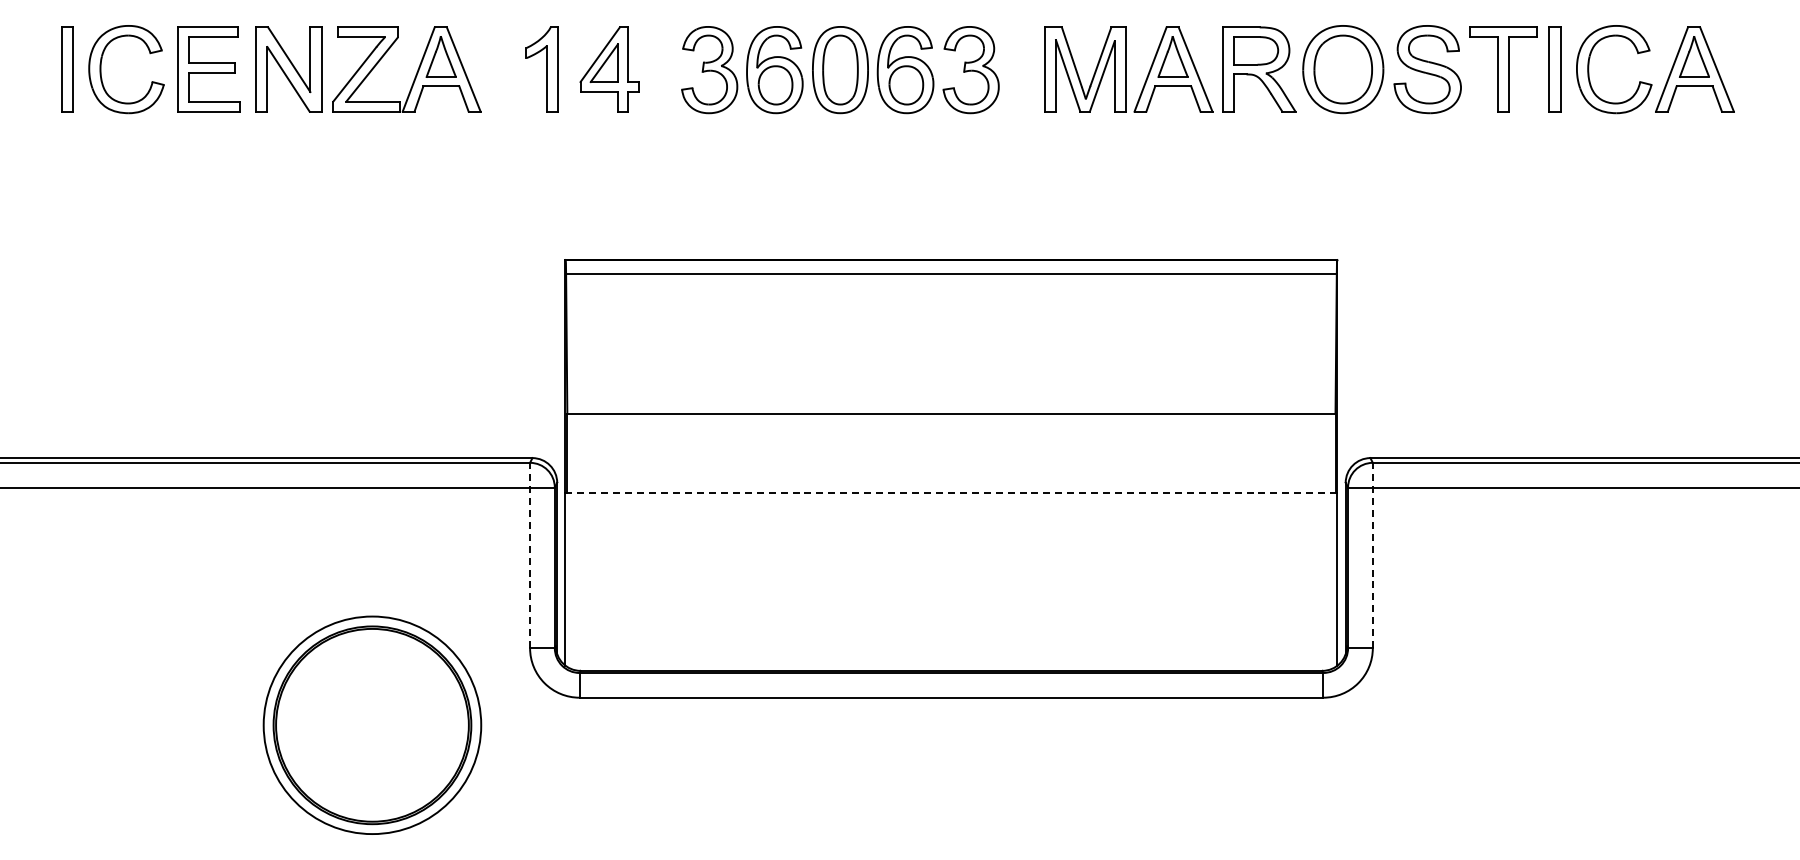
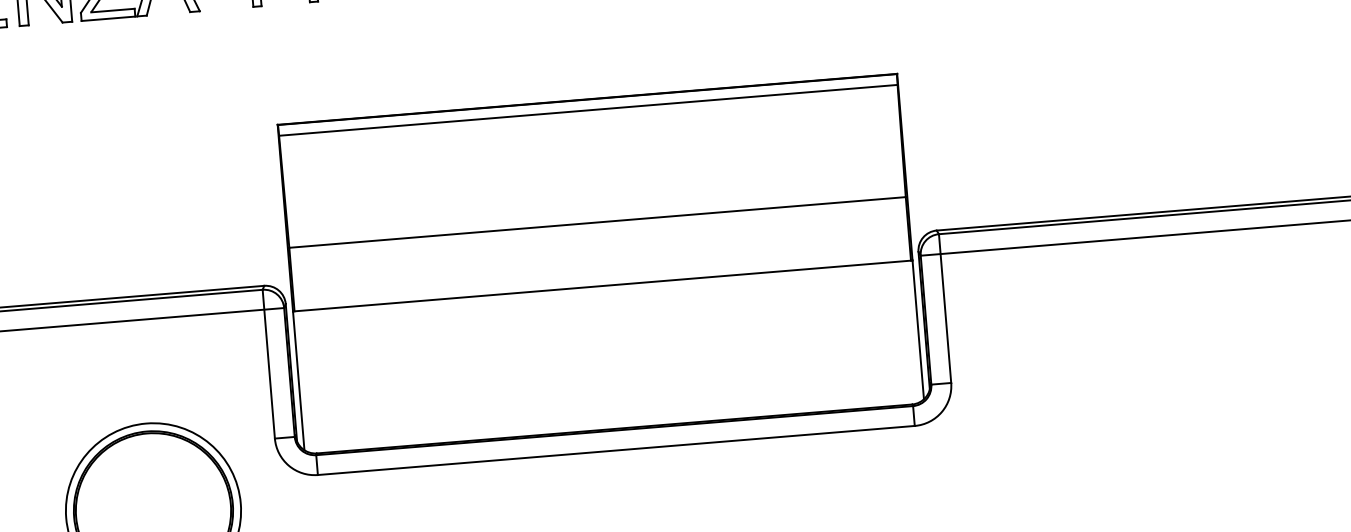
line: (951, 492) -> (602, 285), dashed -> solid
line: (530, 555) -> (269, 364), dashed -> solid
line: (1372, 555) -> (944, 308), dashed -> solid

